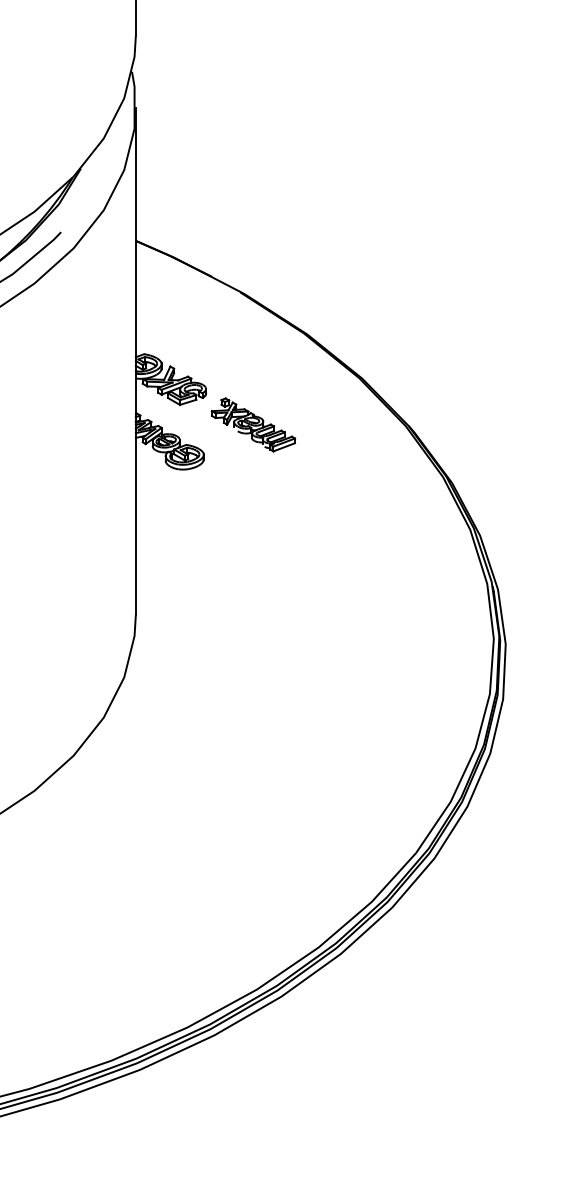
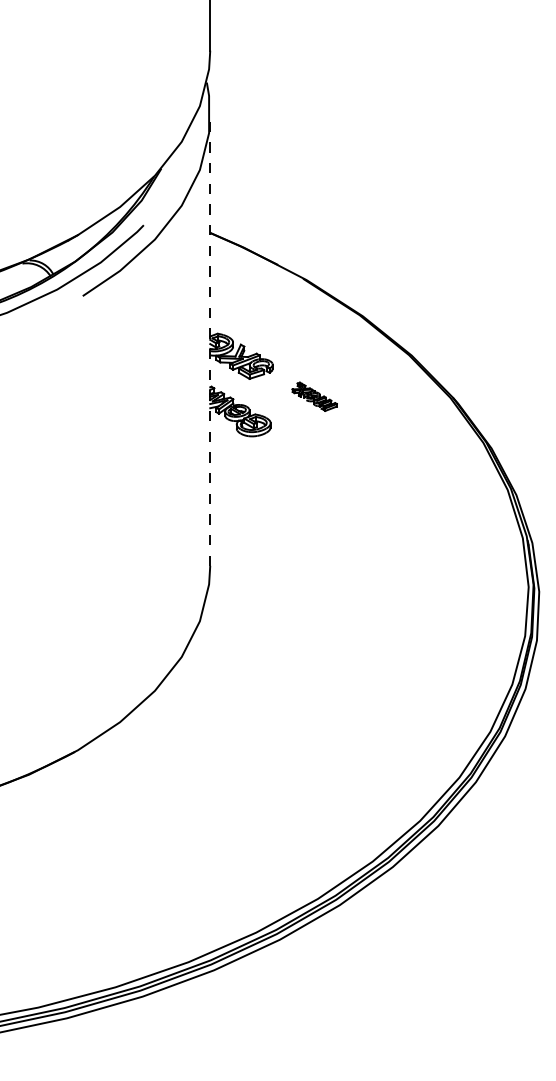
line: (136, 361) -> (210, 340), solid -> dashed
part: (253, 424) -> (314, 396), size x0.6

